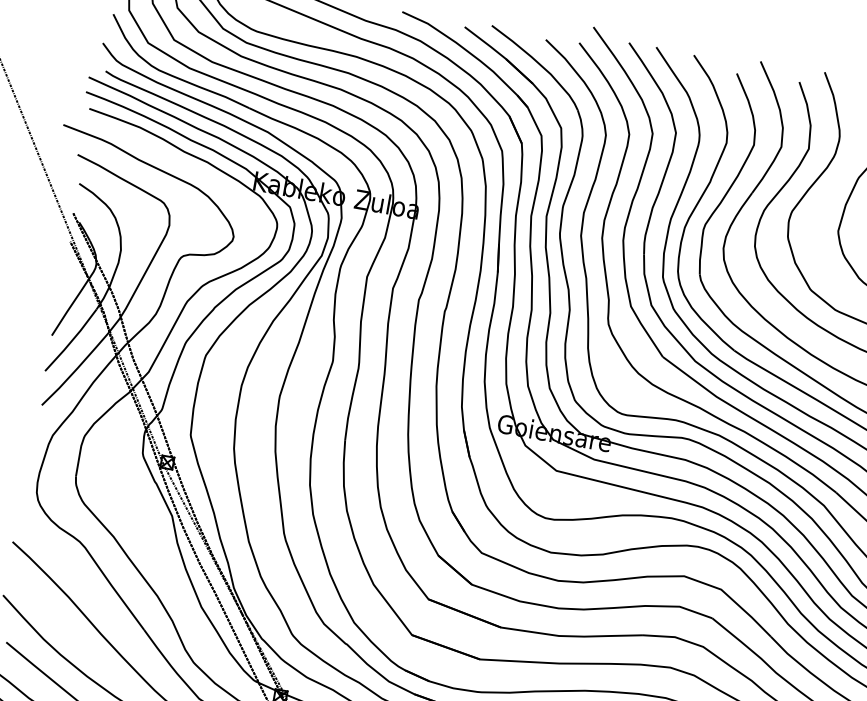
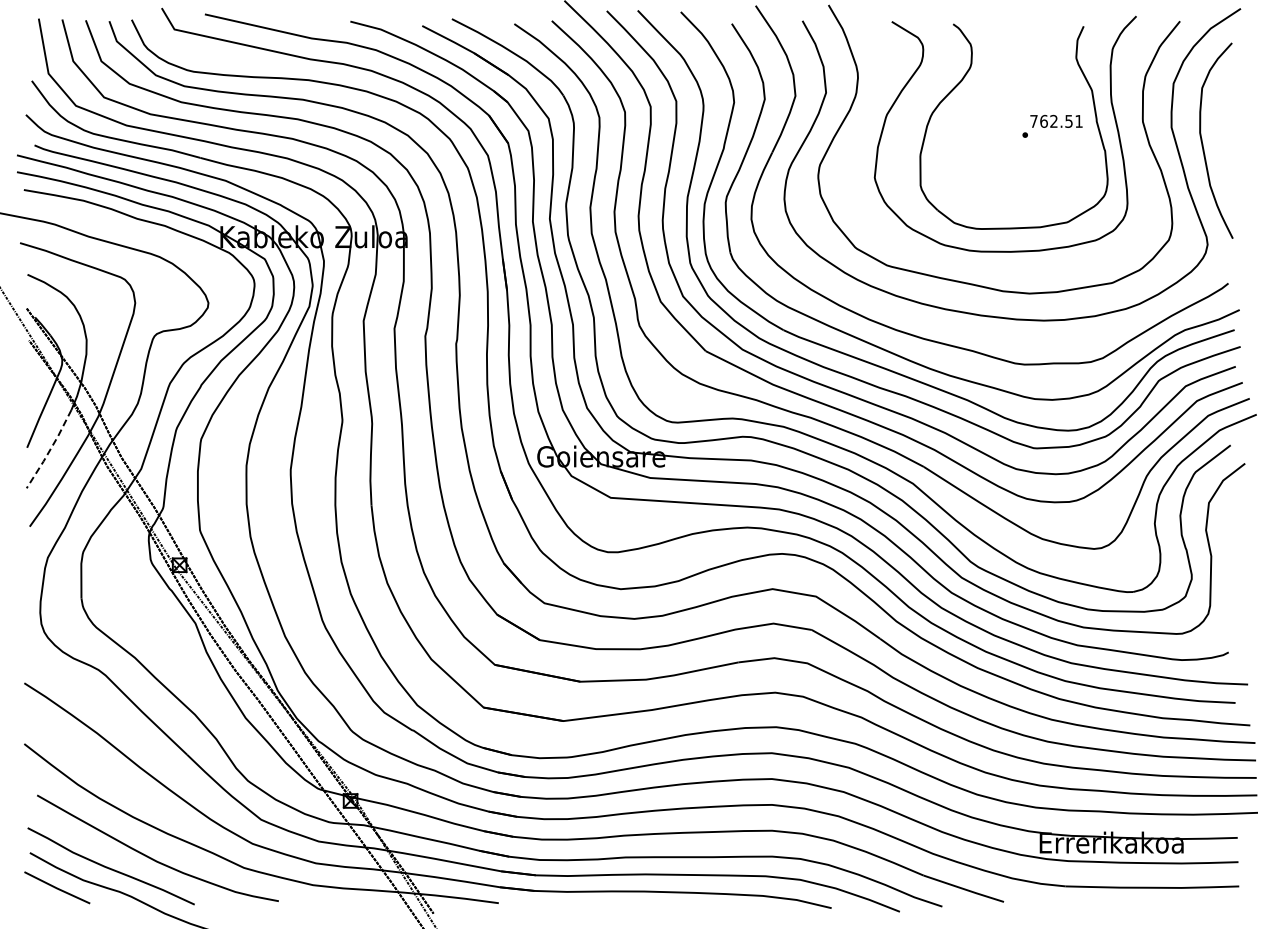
line: (71, 341) -> (50, 450), solid -> dashed

